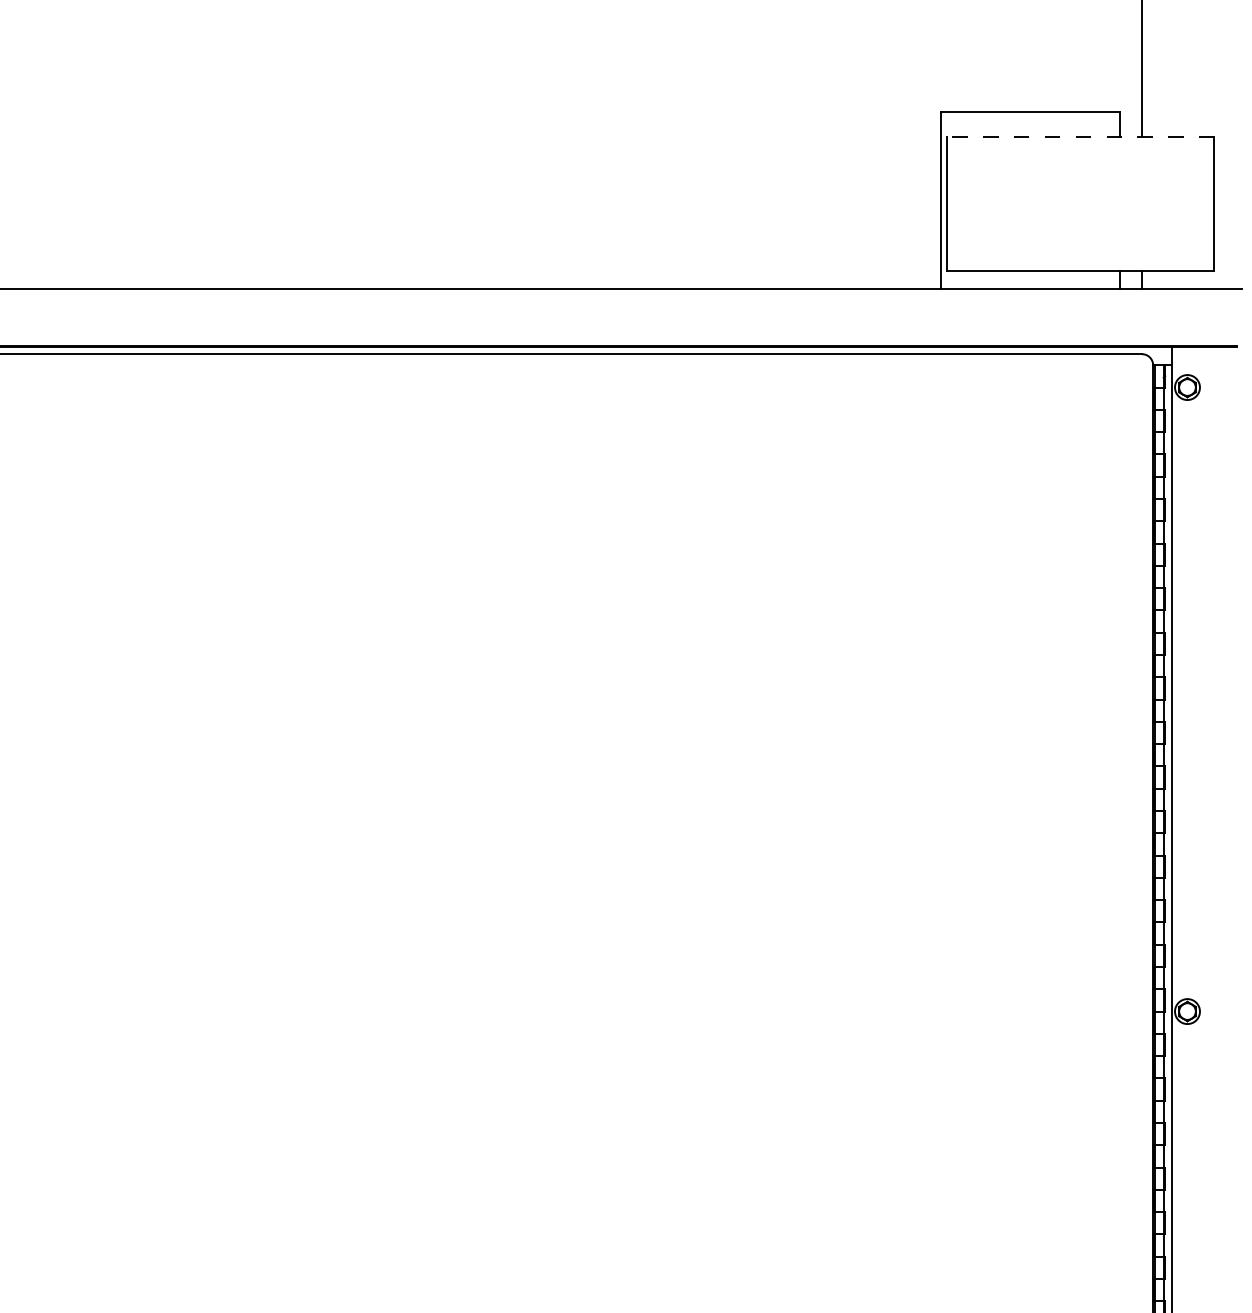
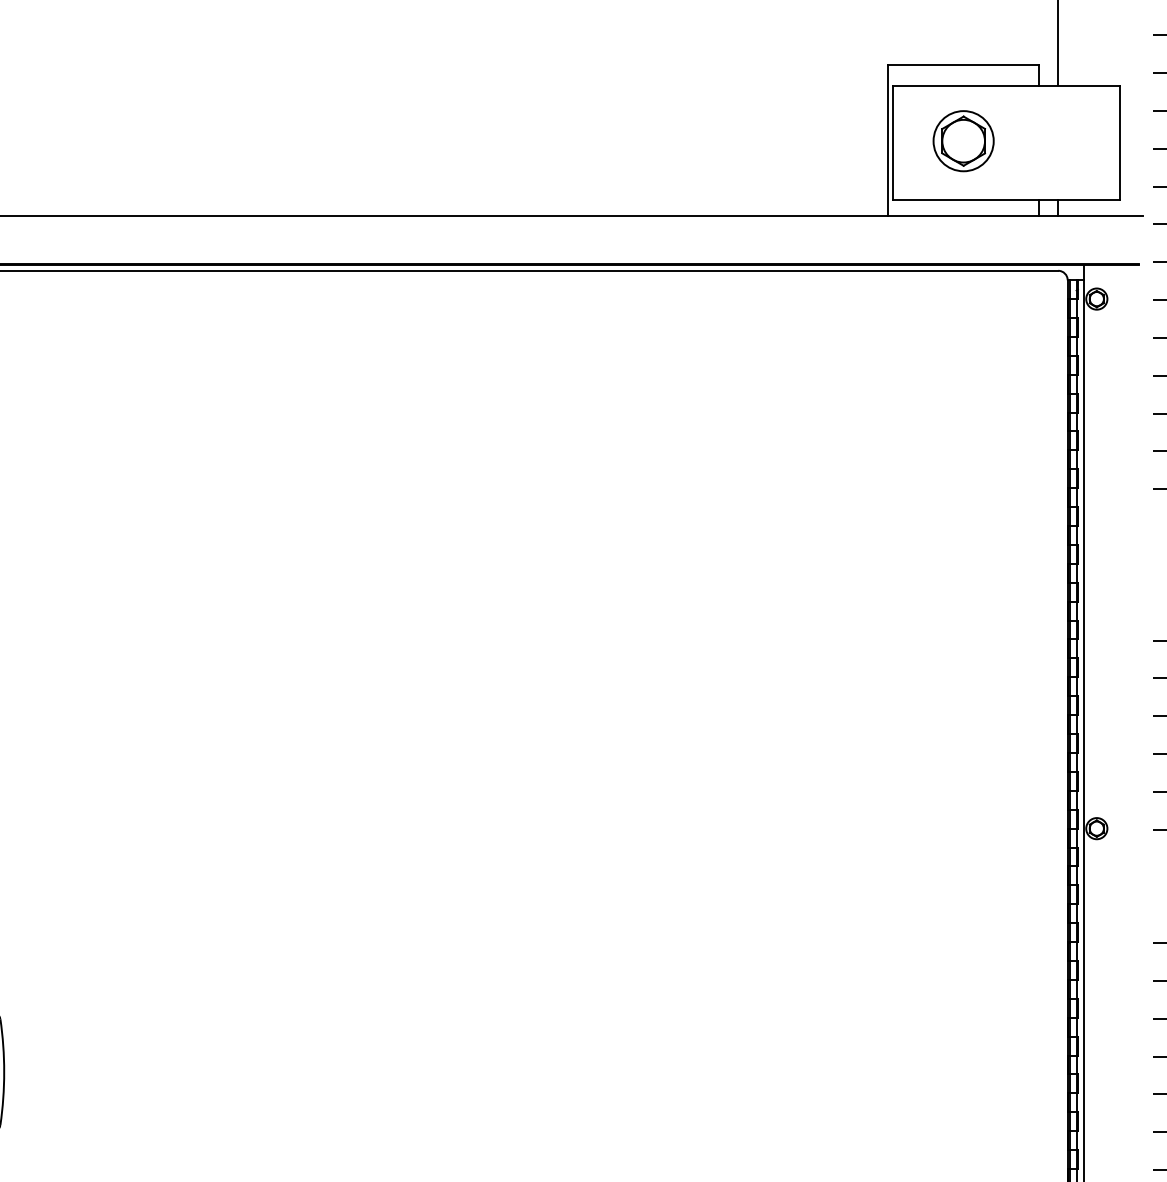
line: (1079, 137) -> (1005, 86), dashed -> solid
part: (1030, 201) -> (963, 141), added

